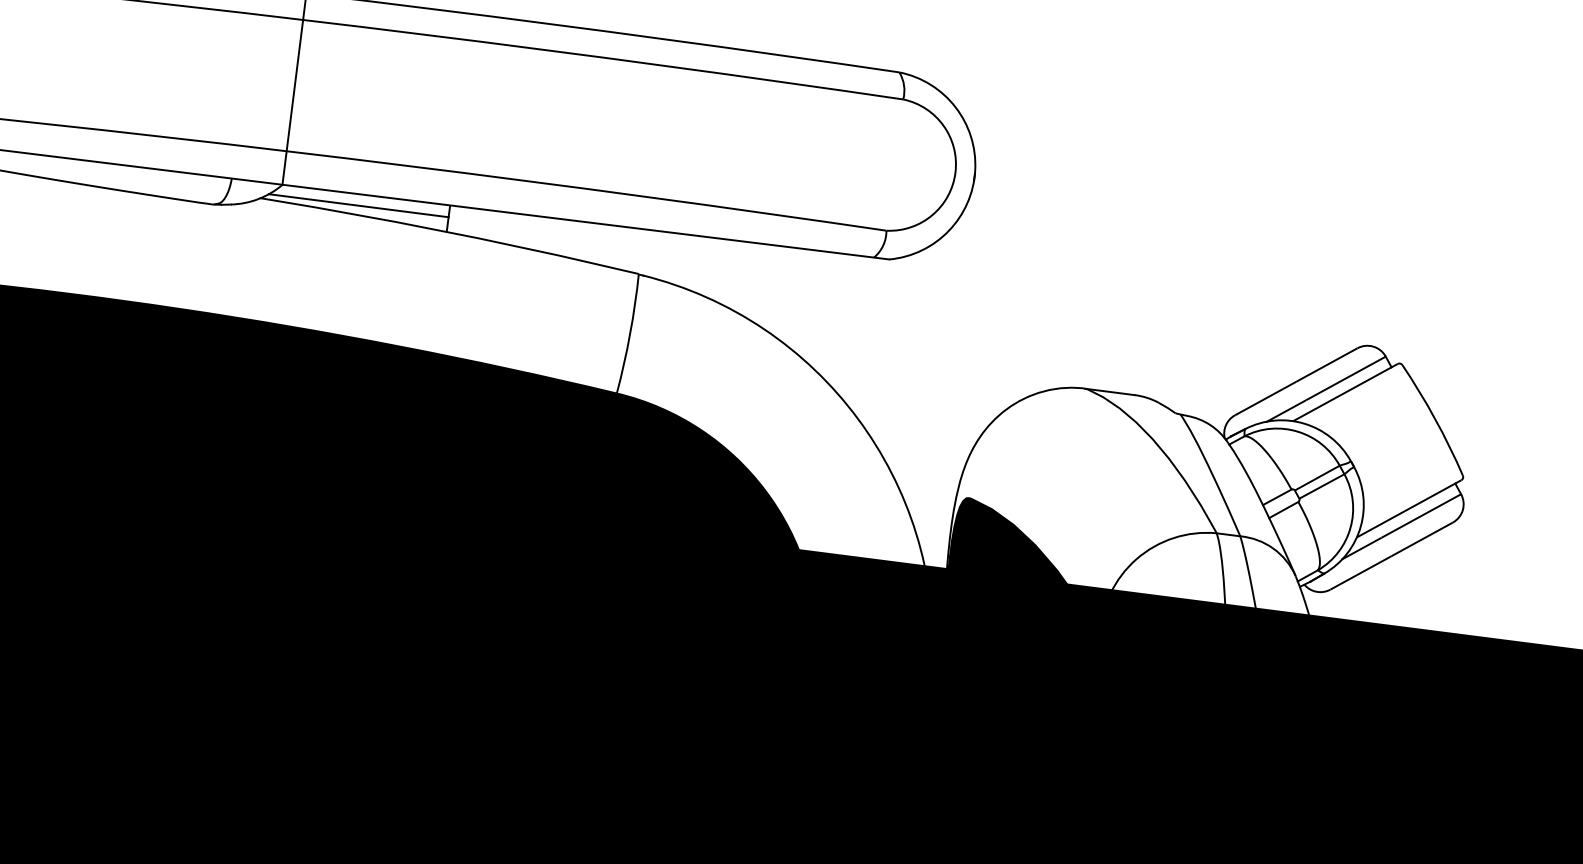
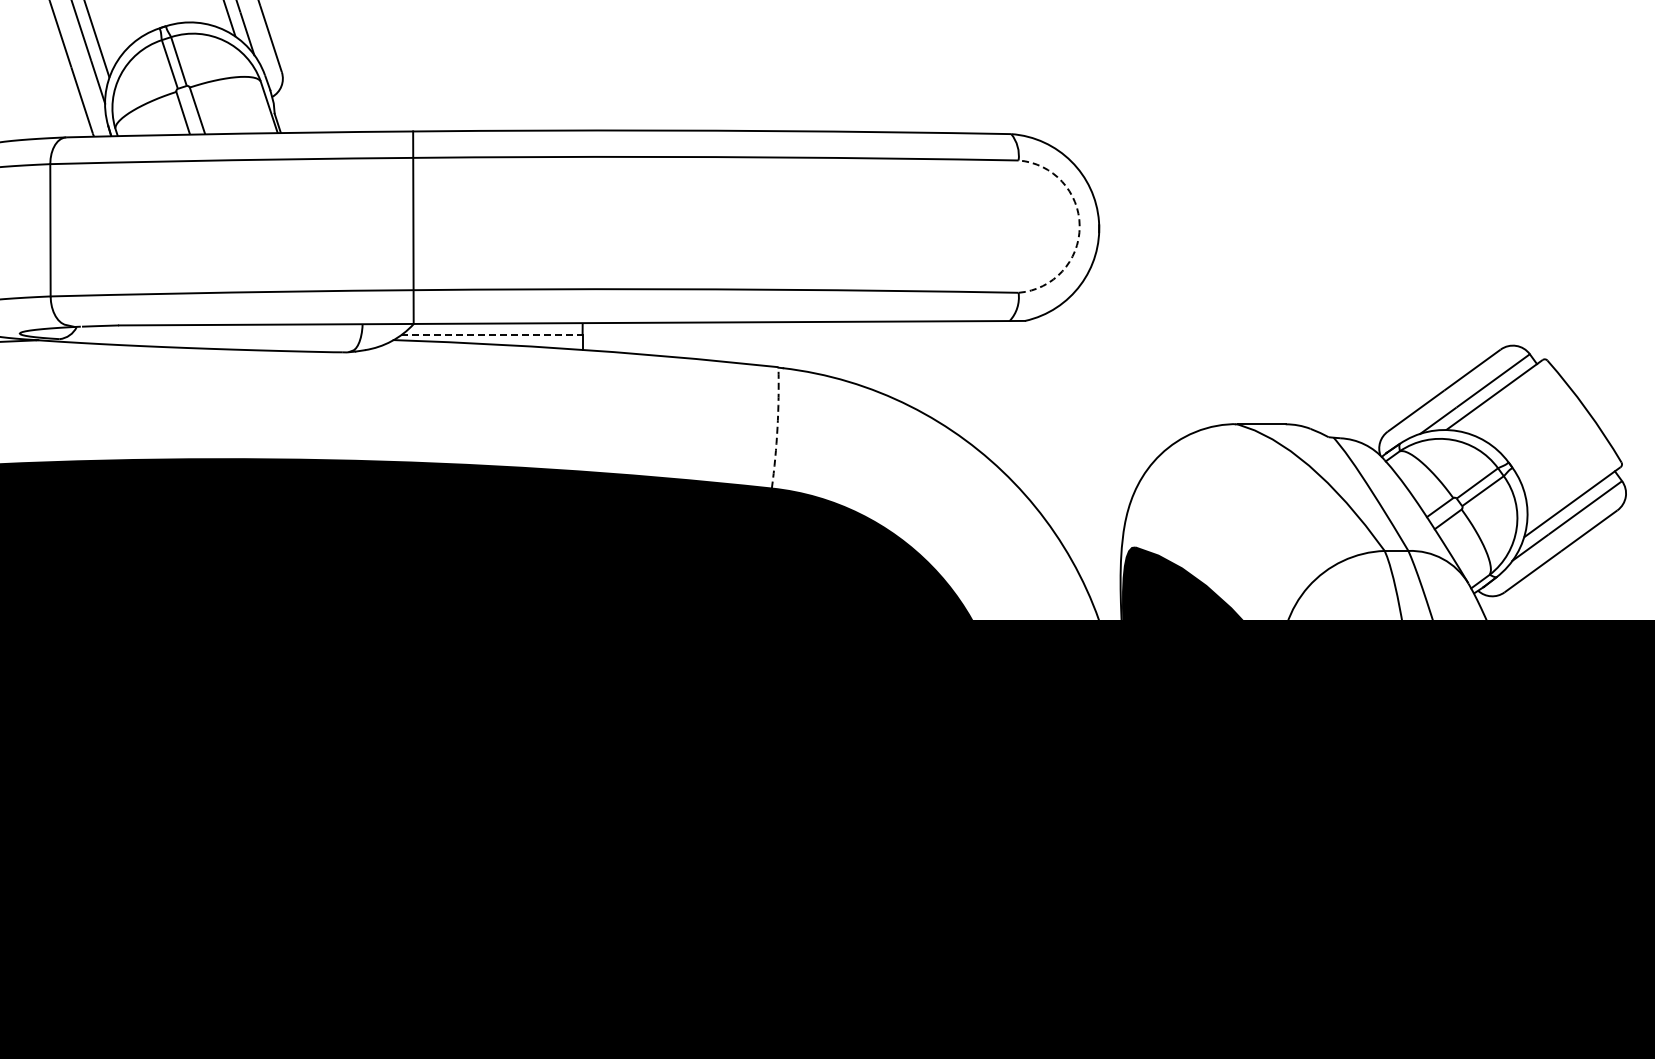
arc: (955, 172) -> (1079, 226), solid -> dashed
line: (358, 206) -> (491, 335), solid -> dashed
arc: (630, 333) -> (777, 427), solid -> dashed

